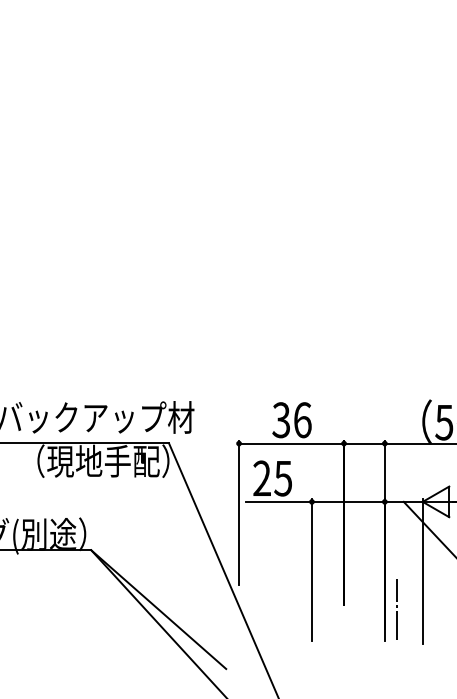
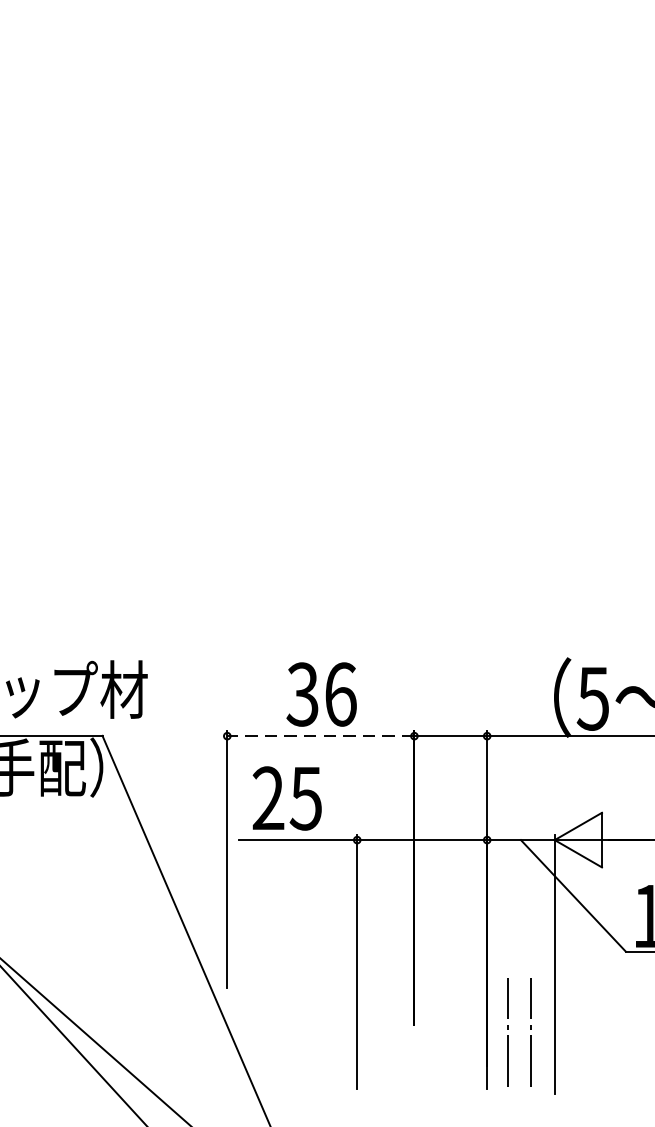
line: (291, 443) -> (320, 736), solid -> dashed
line: (409, 607) -> (531, 1028), added

